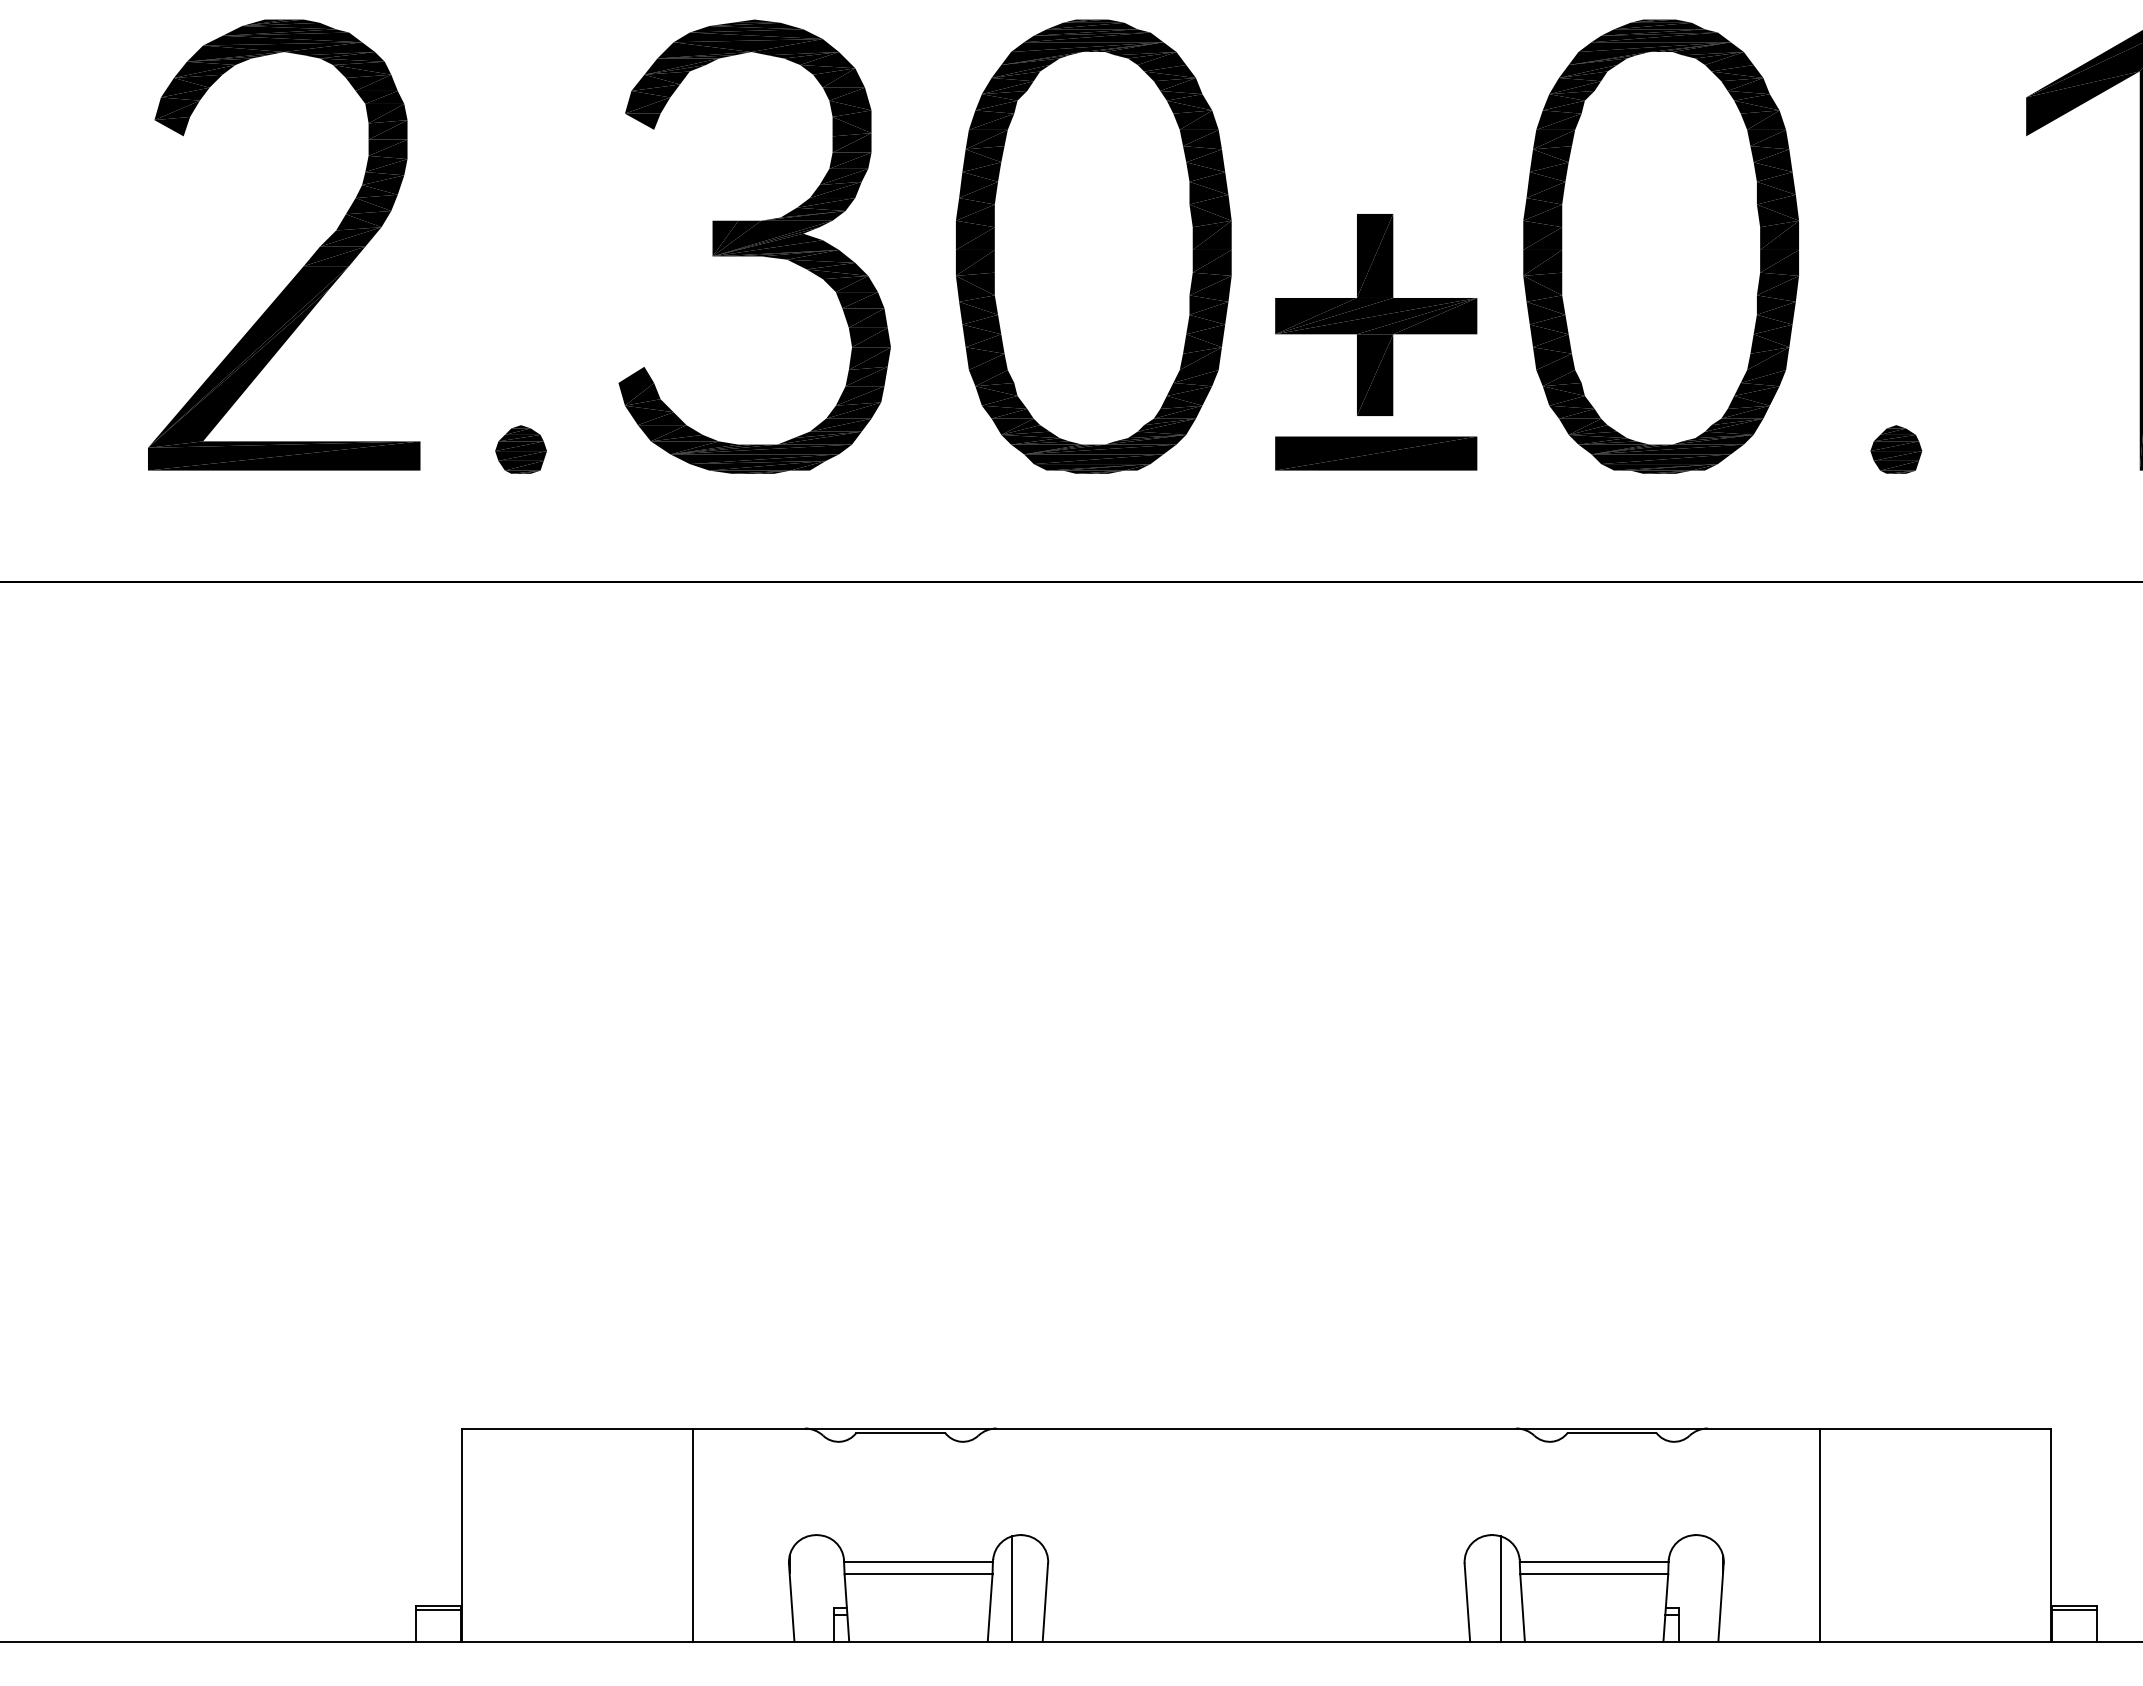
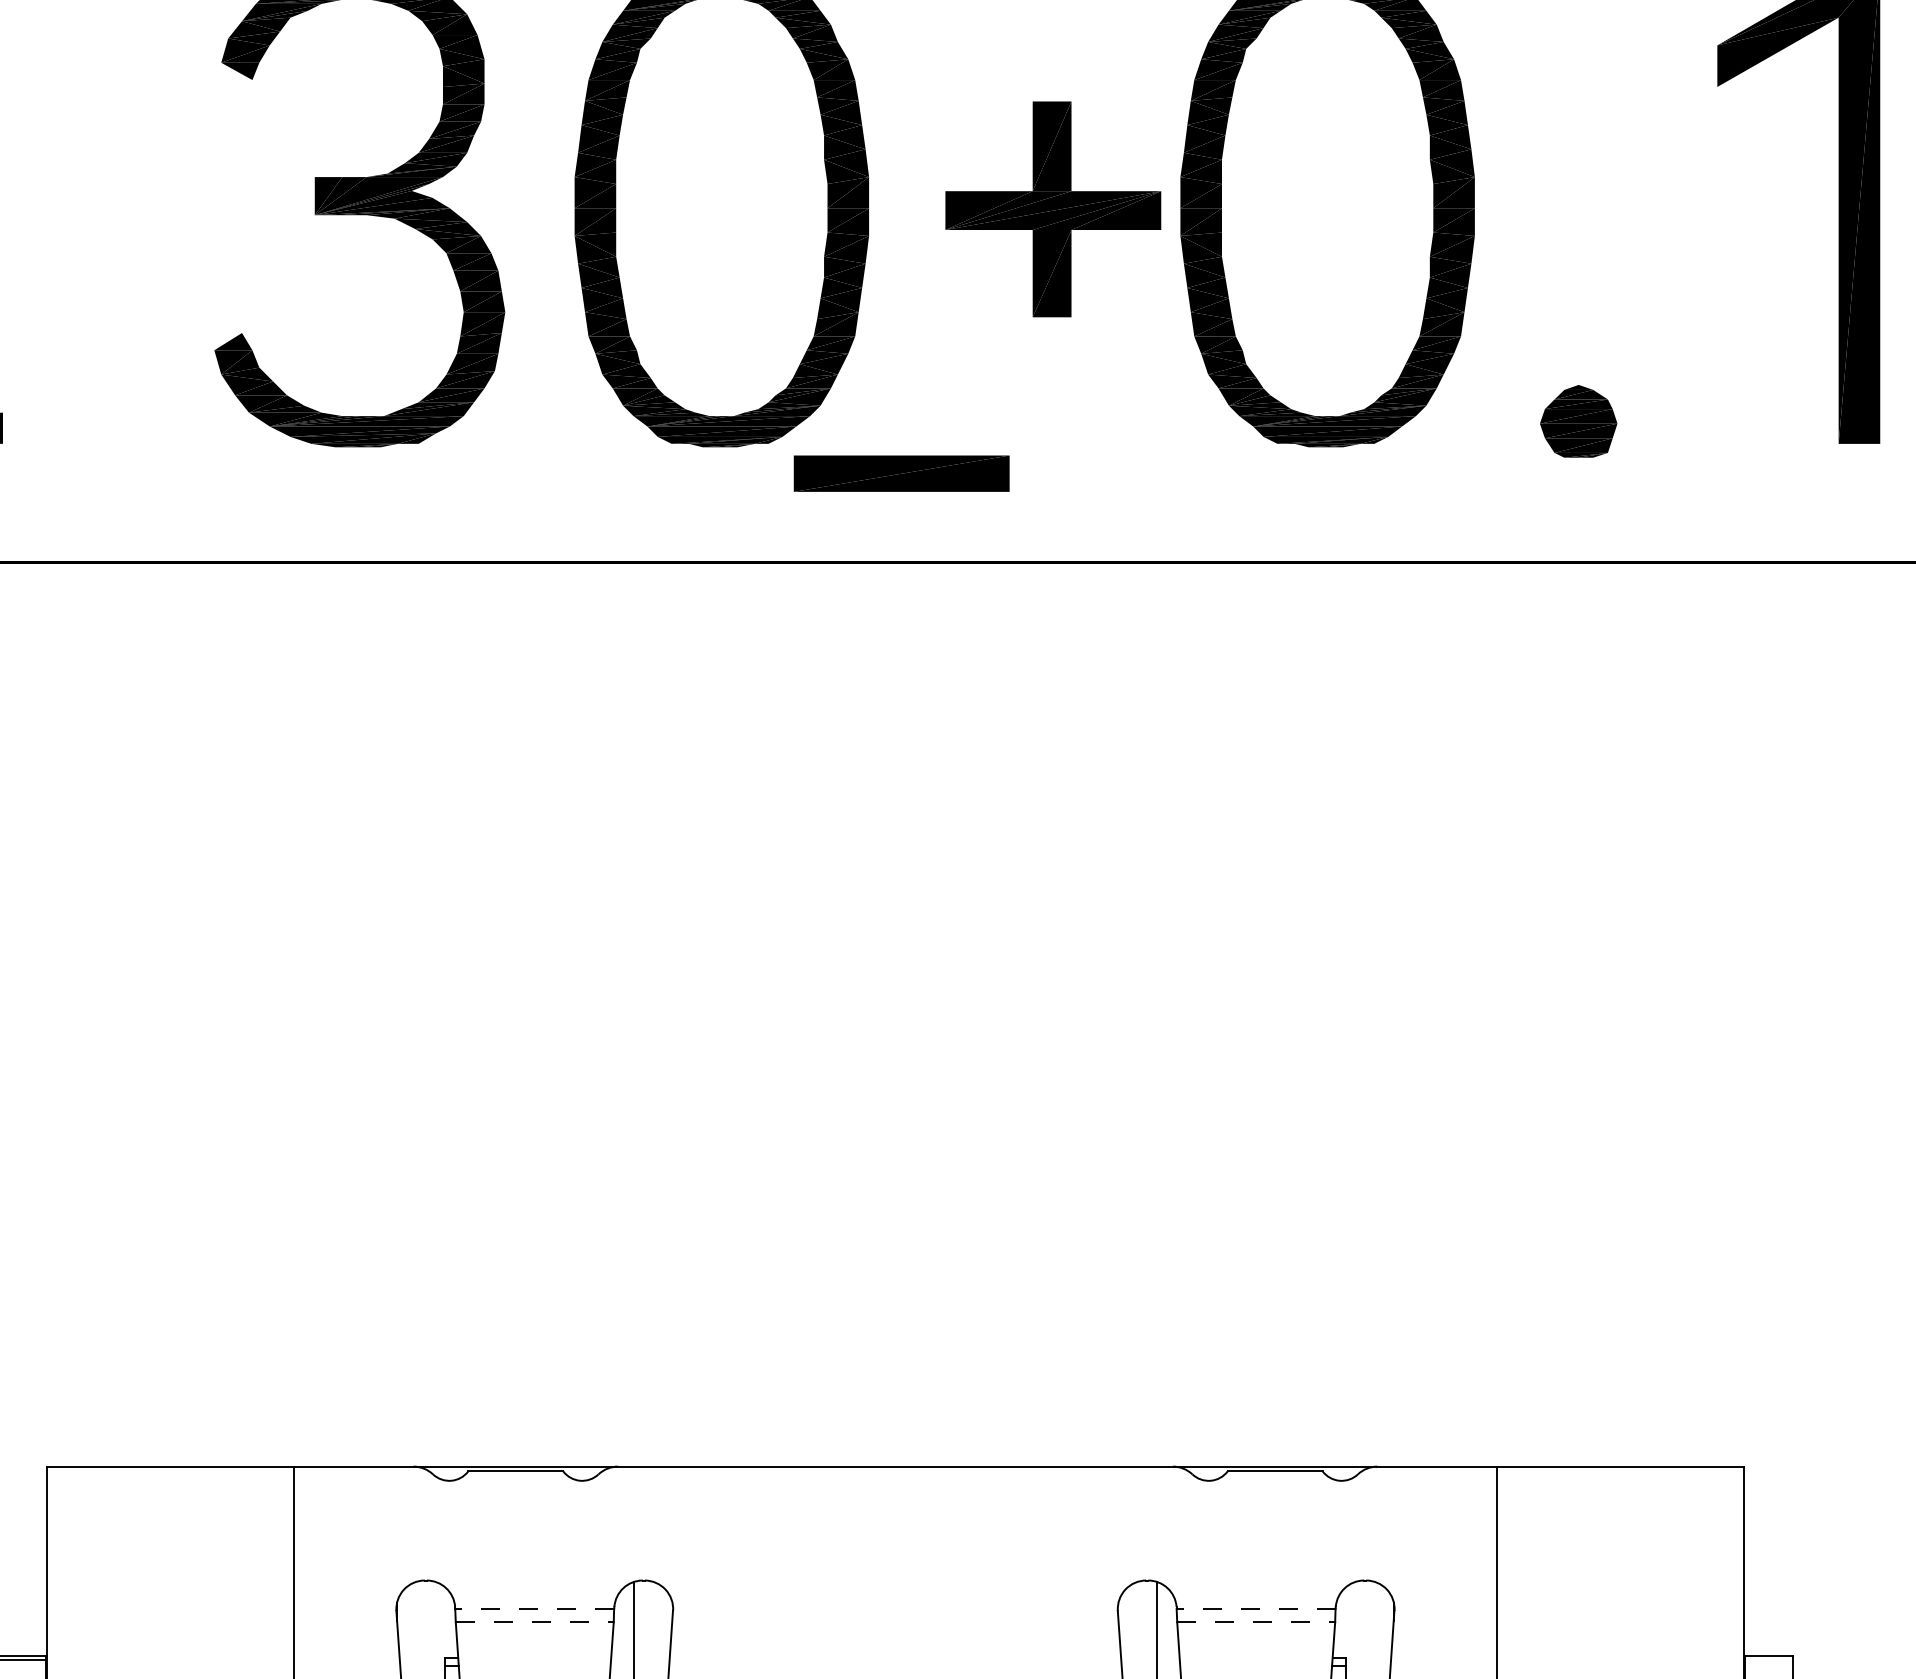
part: (1376, 314) -> (1053, 208), moved
part: (520, 449) -> (109, 421), removed
part: (1896, 449) -> (1578, 421), size x1.4
part: (1376, 453) -> (901, 473), moved
line: (917, 1561) -> (533, 1608), solid -> dashed
line: (1593, 1561) -> (1255, 1608), solid -> dashed
line: (918, 1574) -> (534, 1622), solid -> dashed
line: (1594, 1574) -> (1256, 1622), solid -> dashed
line: (2074, 1609) -> (1768, 1659), removed

